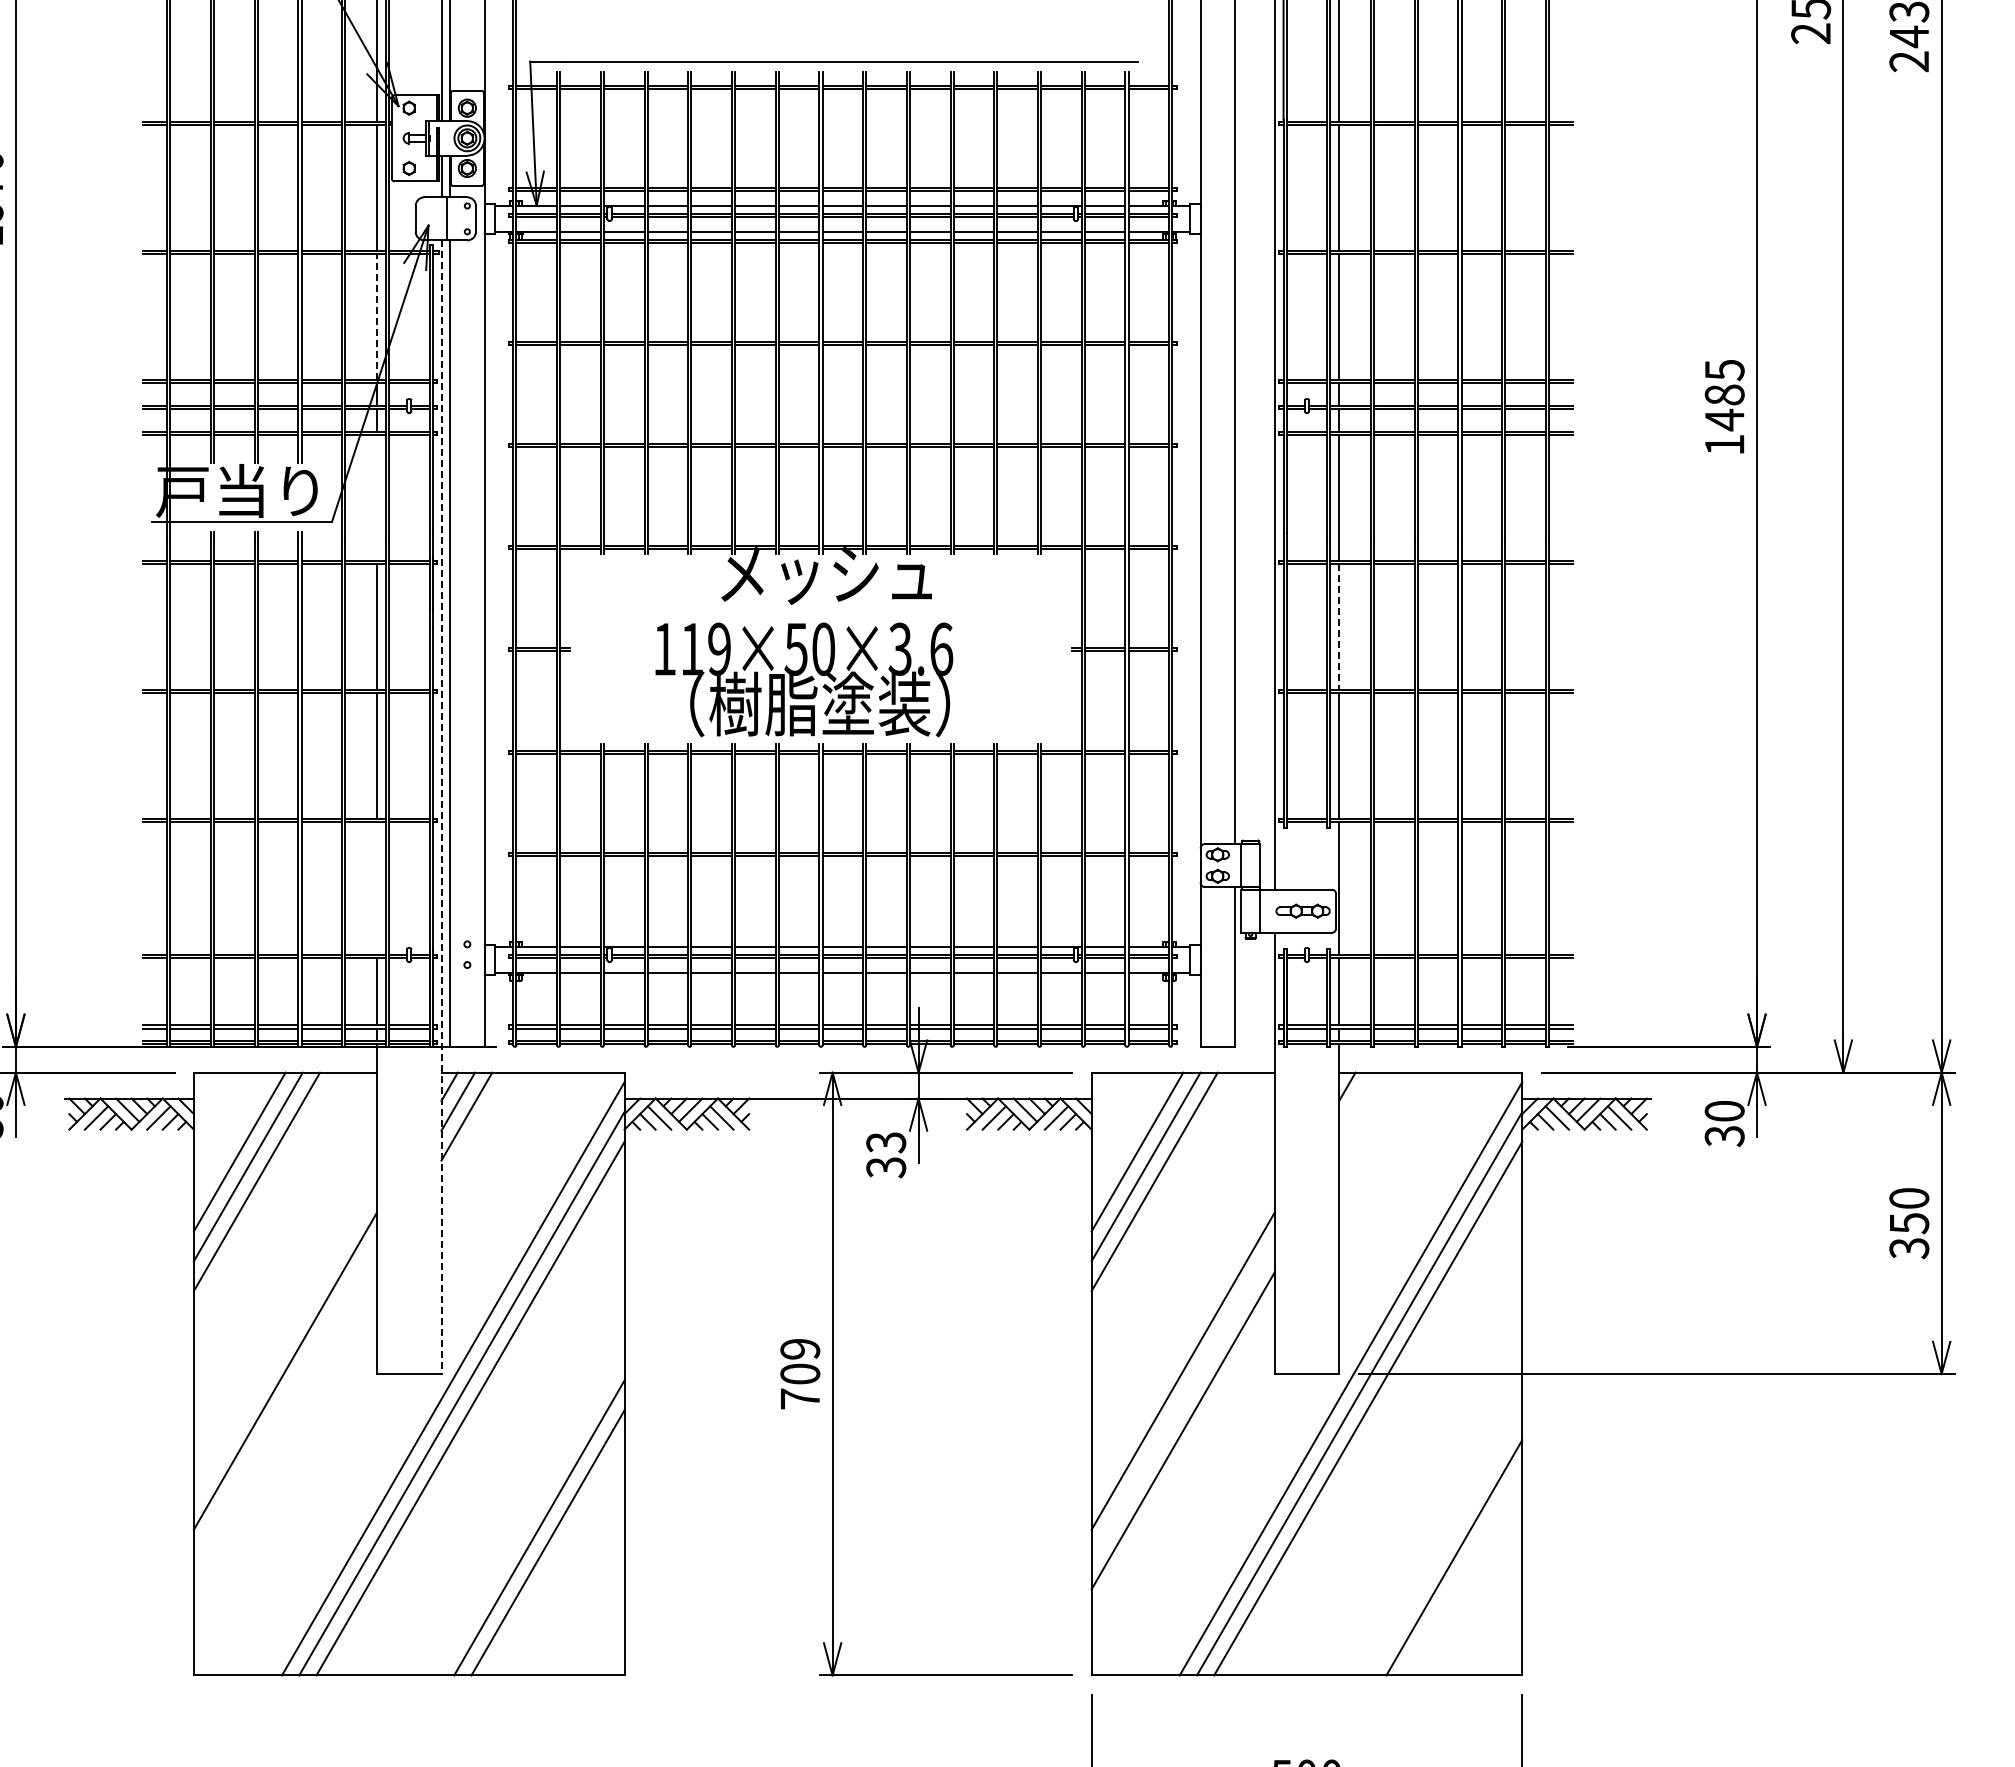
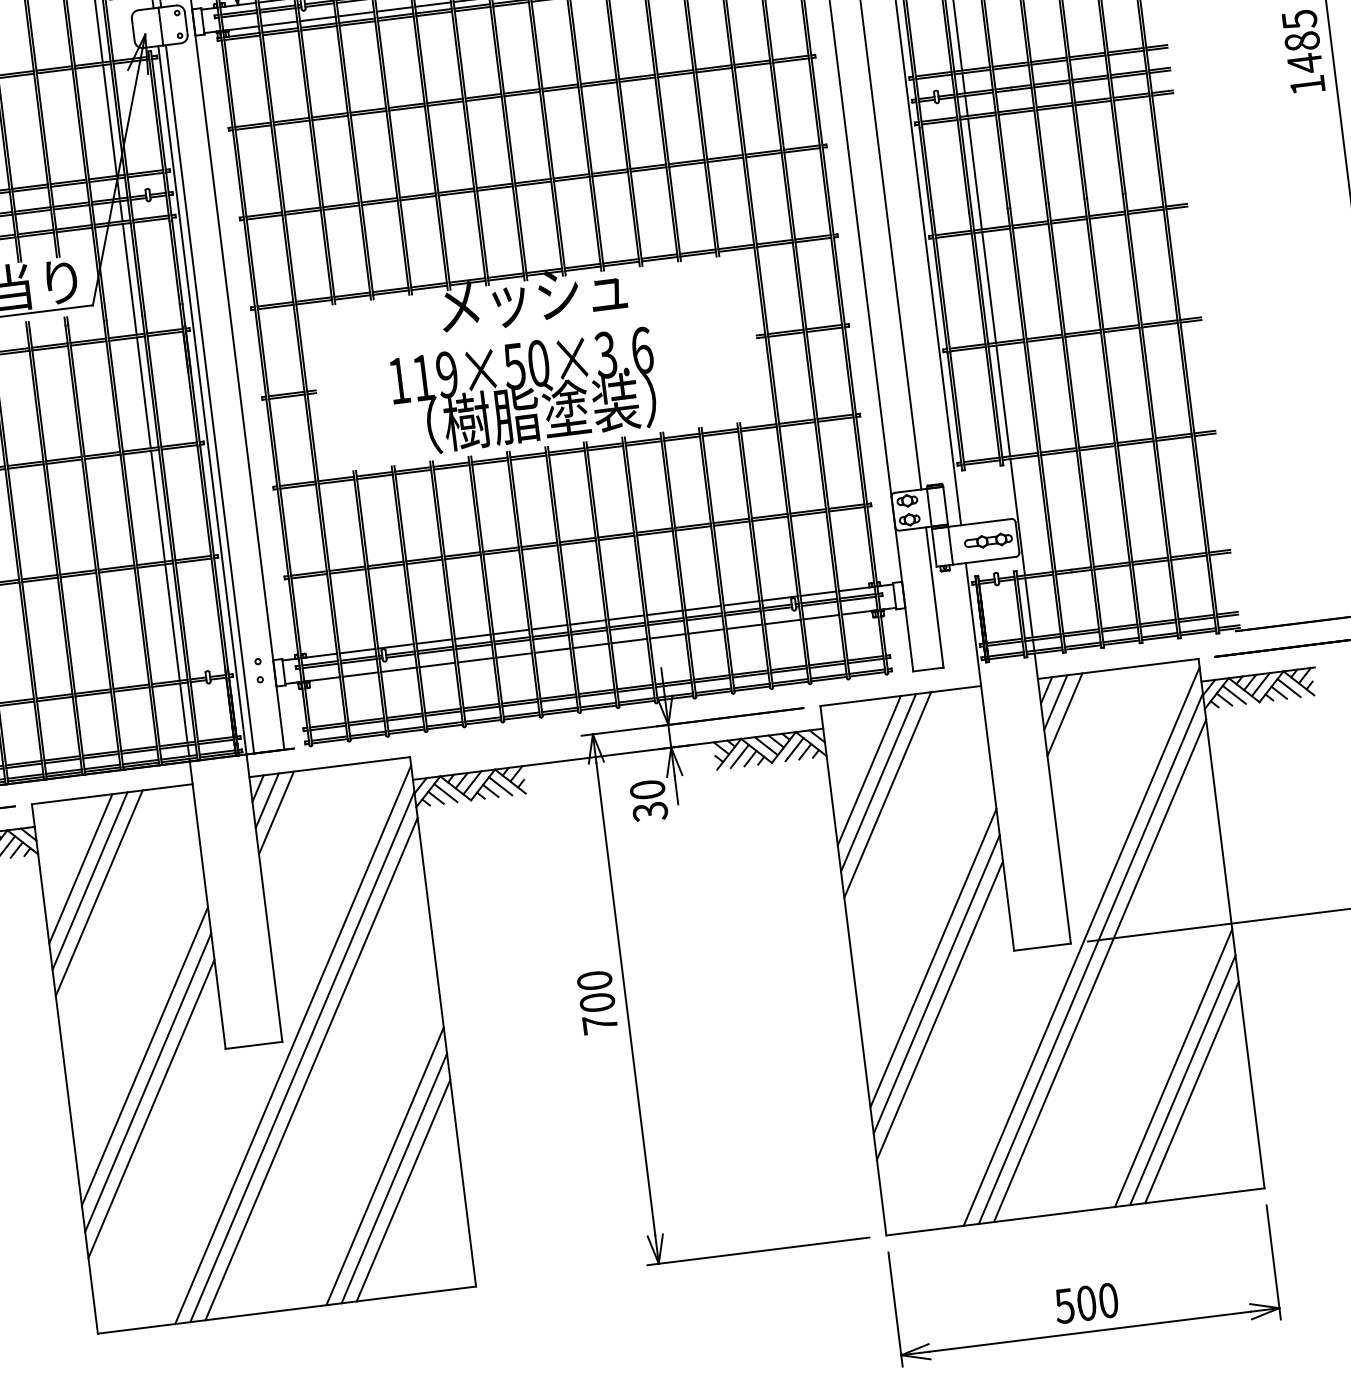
line: (376, 316) -> (109, 120), dashed -> solid
line: (376, 497) -> (129, 279), added
line: (1339, 627) -> (989, 287), dashed -> solid
line: (441, 807) -> (220, 544), dashed -> solid
line: (376, 888) -> (172, 622), added
line: (1355, 1101) -> (1055, 702), added
line: (1364, 1116) -> (1064, 714), added
text: (886, 1142) -> (647, 789), 33 -> 30
text: (800, 1348) -> (594, 980), 709 -> 700
line: (284, 1400) -> (147, 1082), added
line: (1182, 1400) -> (936, 984), added
line: (284, 1430) -> (150, 1108), added
line: (1436, 1527) -> (1173, 1067), added
line: (1445, 1542) -> (1182, 1079), added
line: (556, 1557) -> (403, 1190), added

